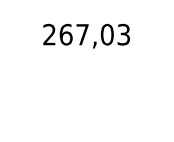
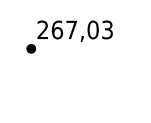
part: (36, 56) -> (31, 48), added

